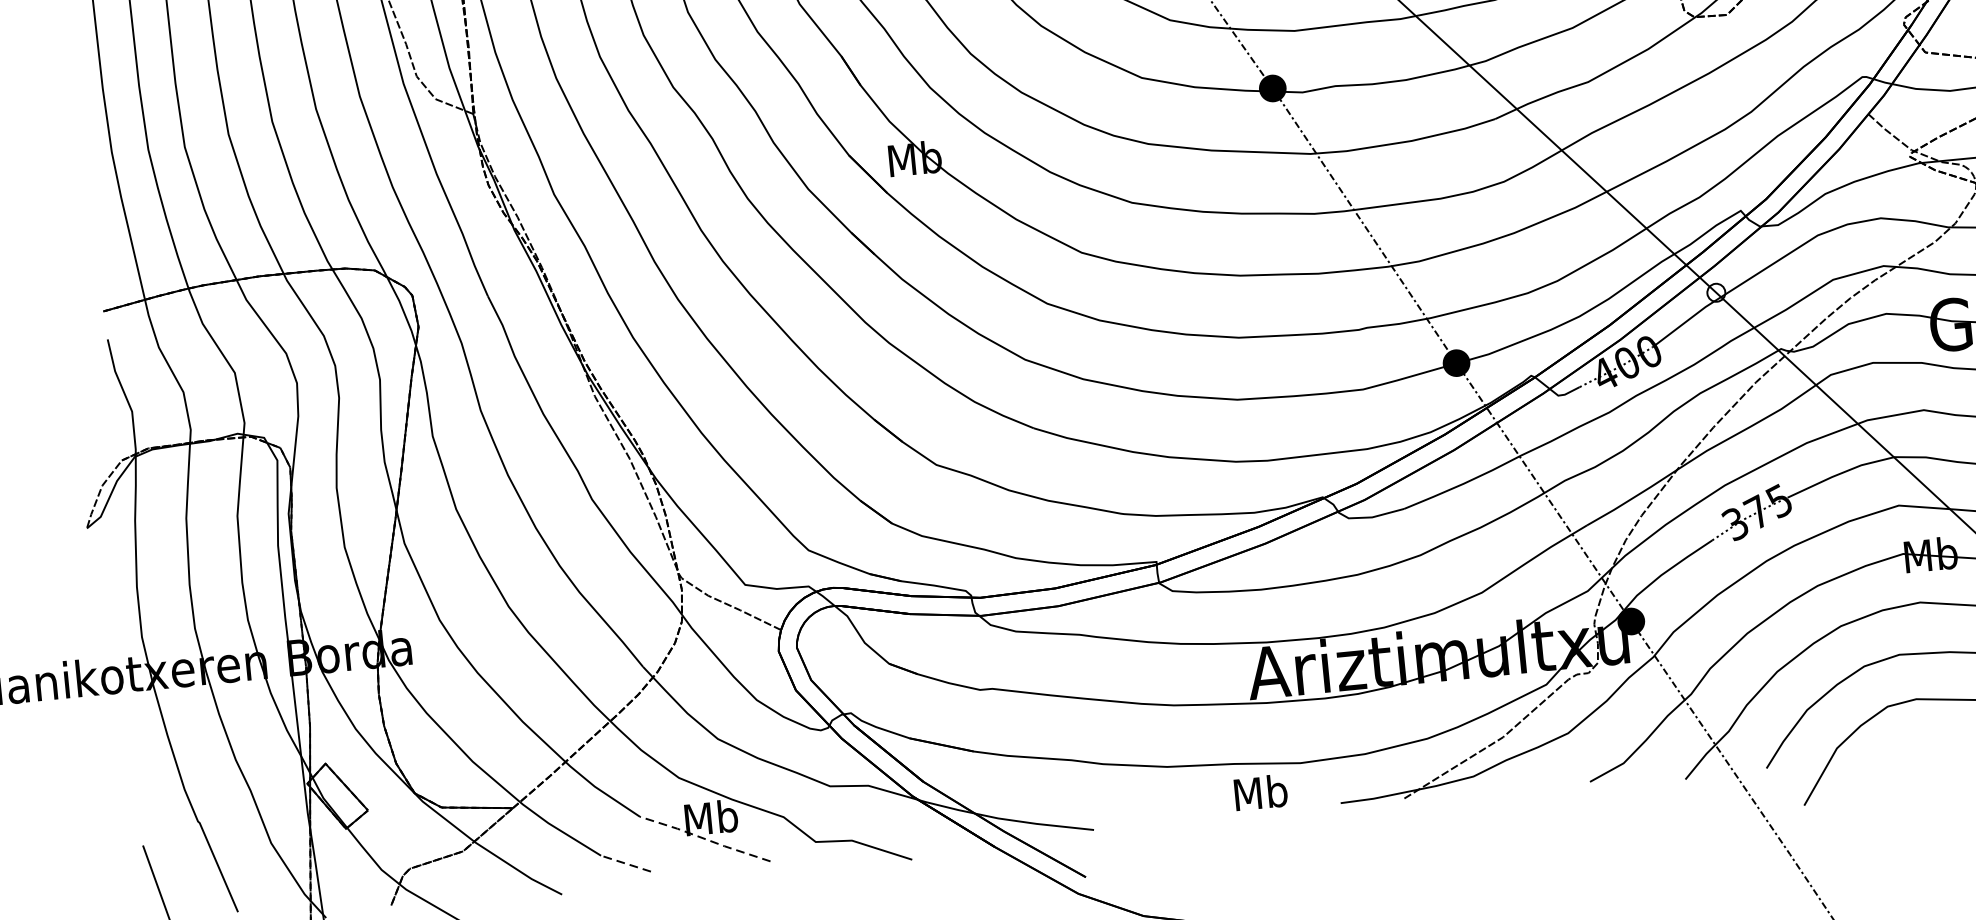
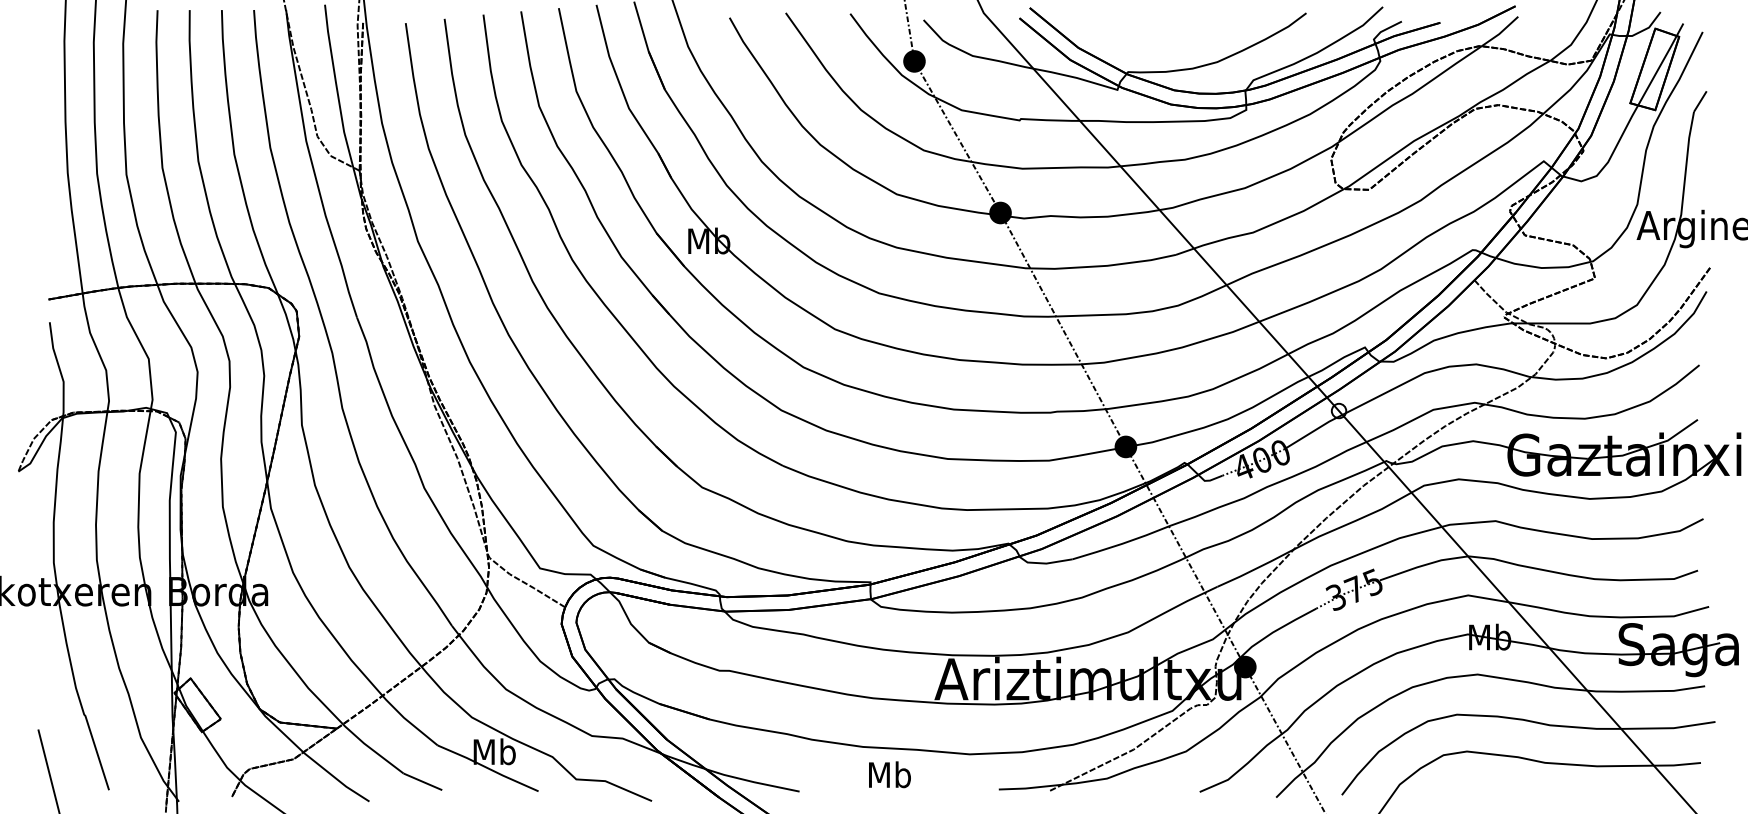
text: (1260, 792) -> (889, 774), moved
line: (704, 839) -> (487, 768), dashed -> solid
line: (625, 863) -> (422, 781), dashed -> solid

